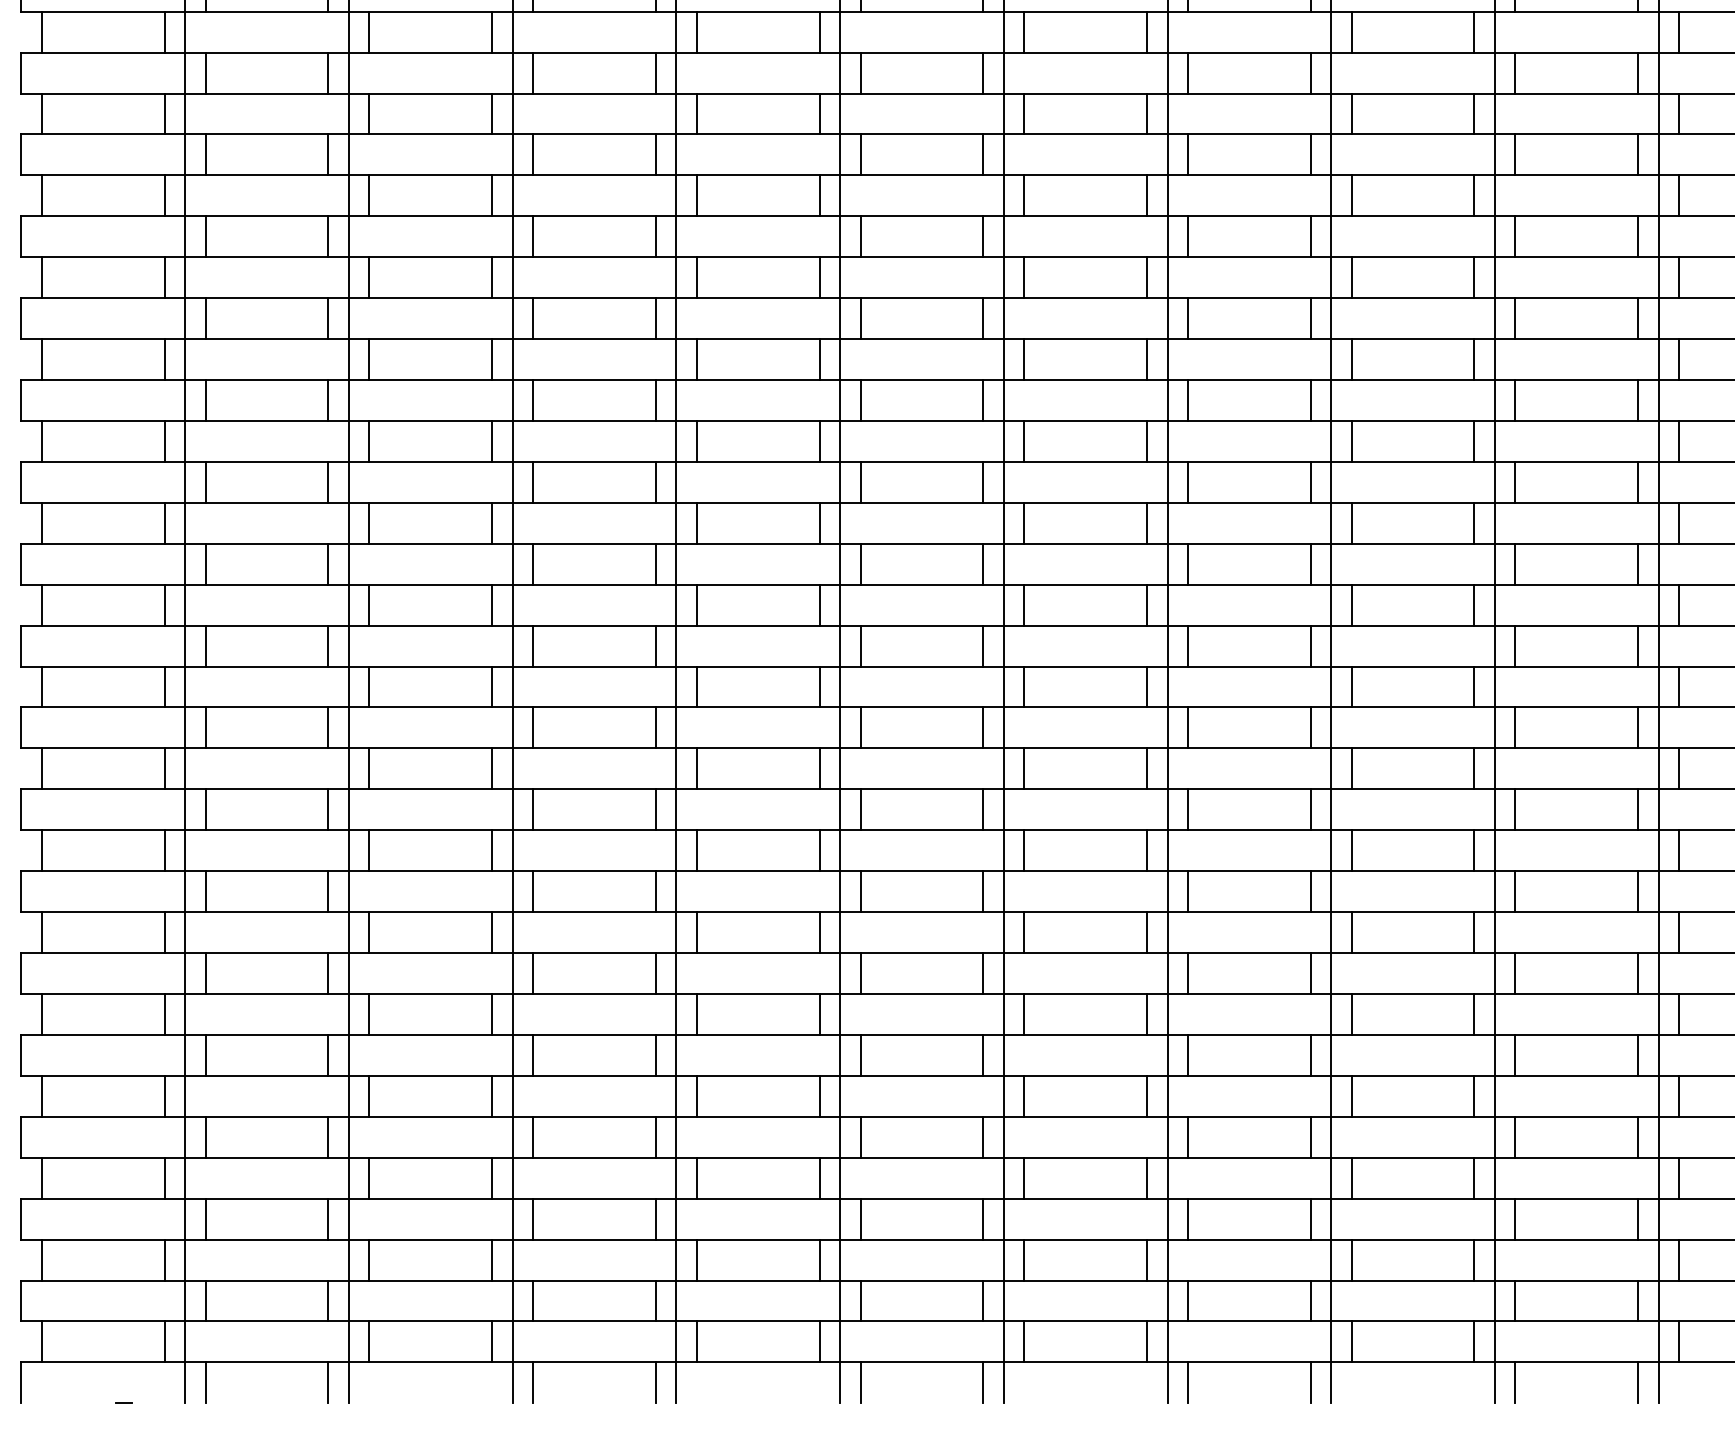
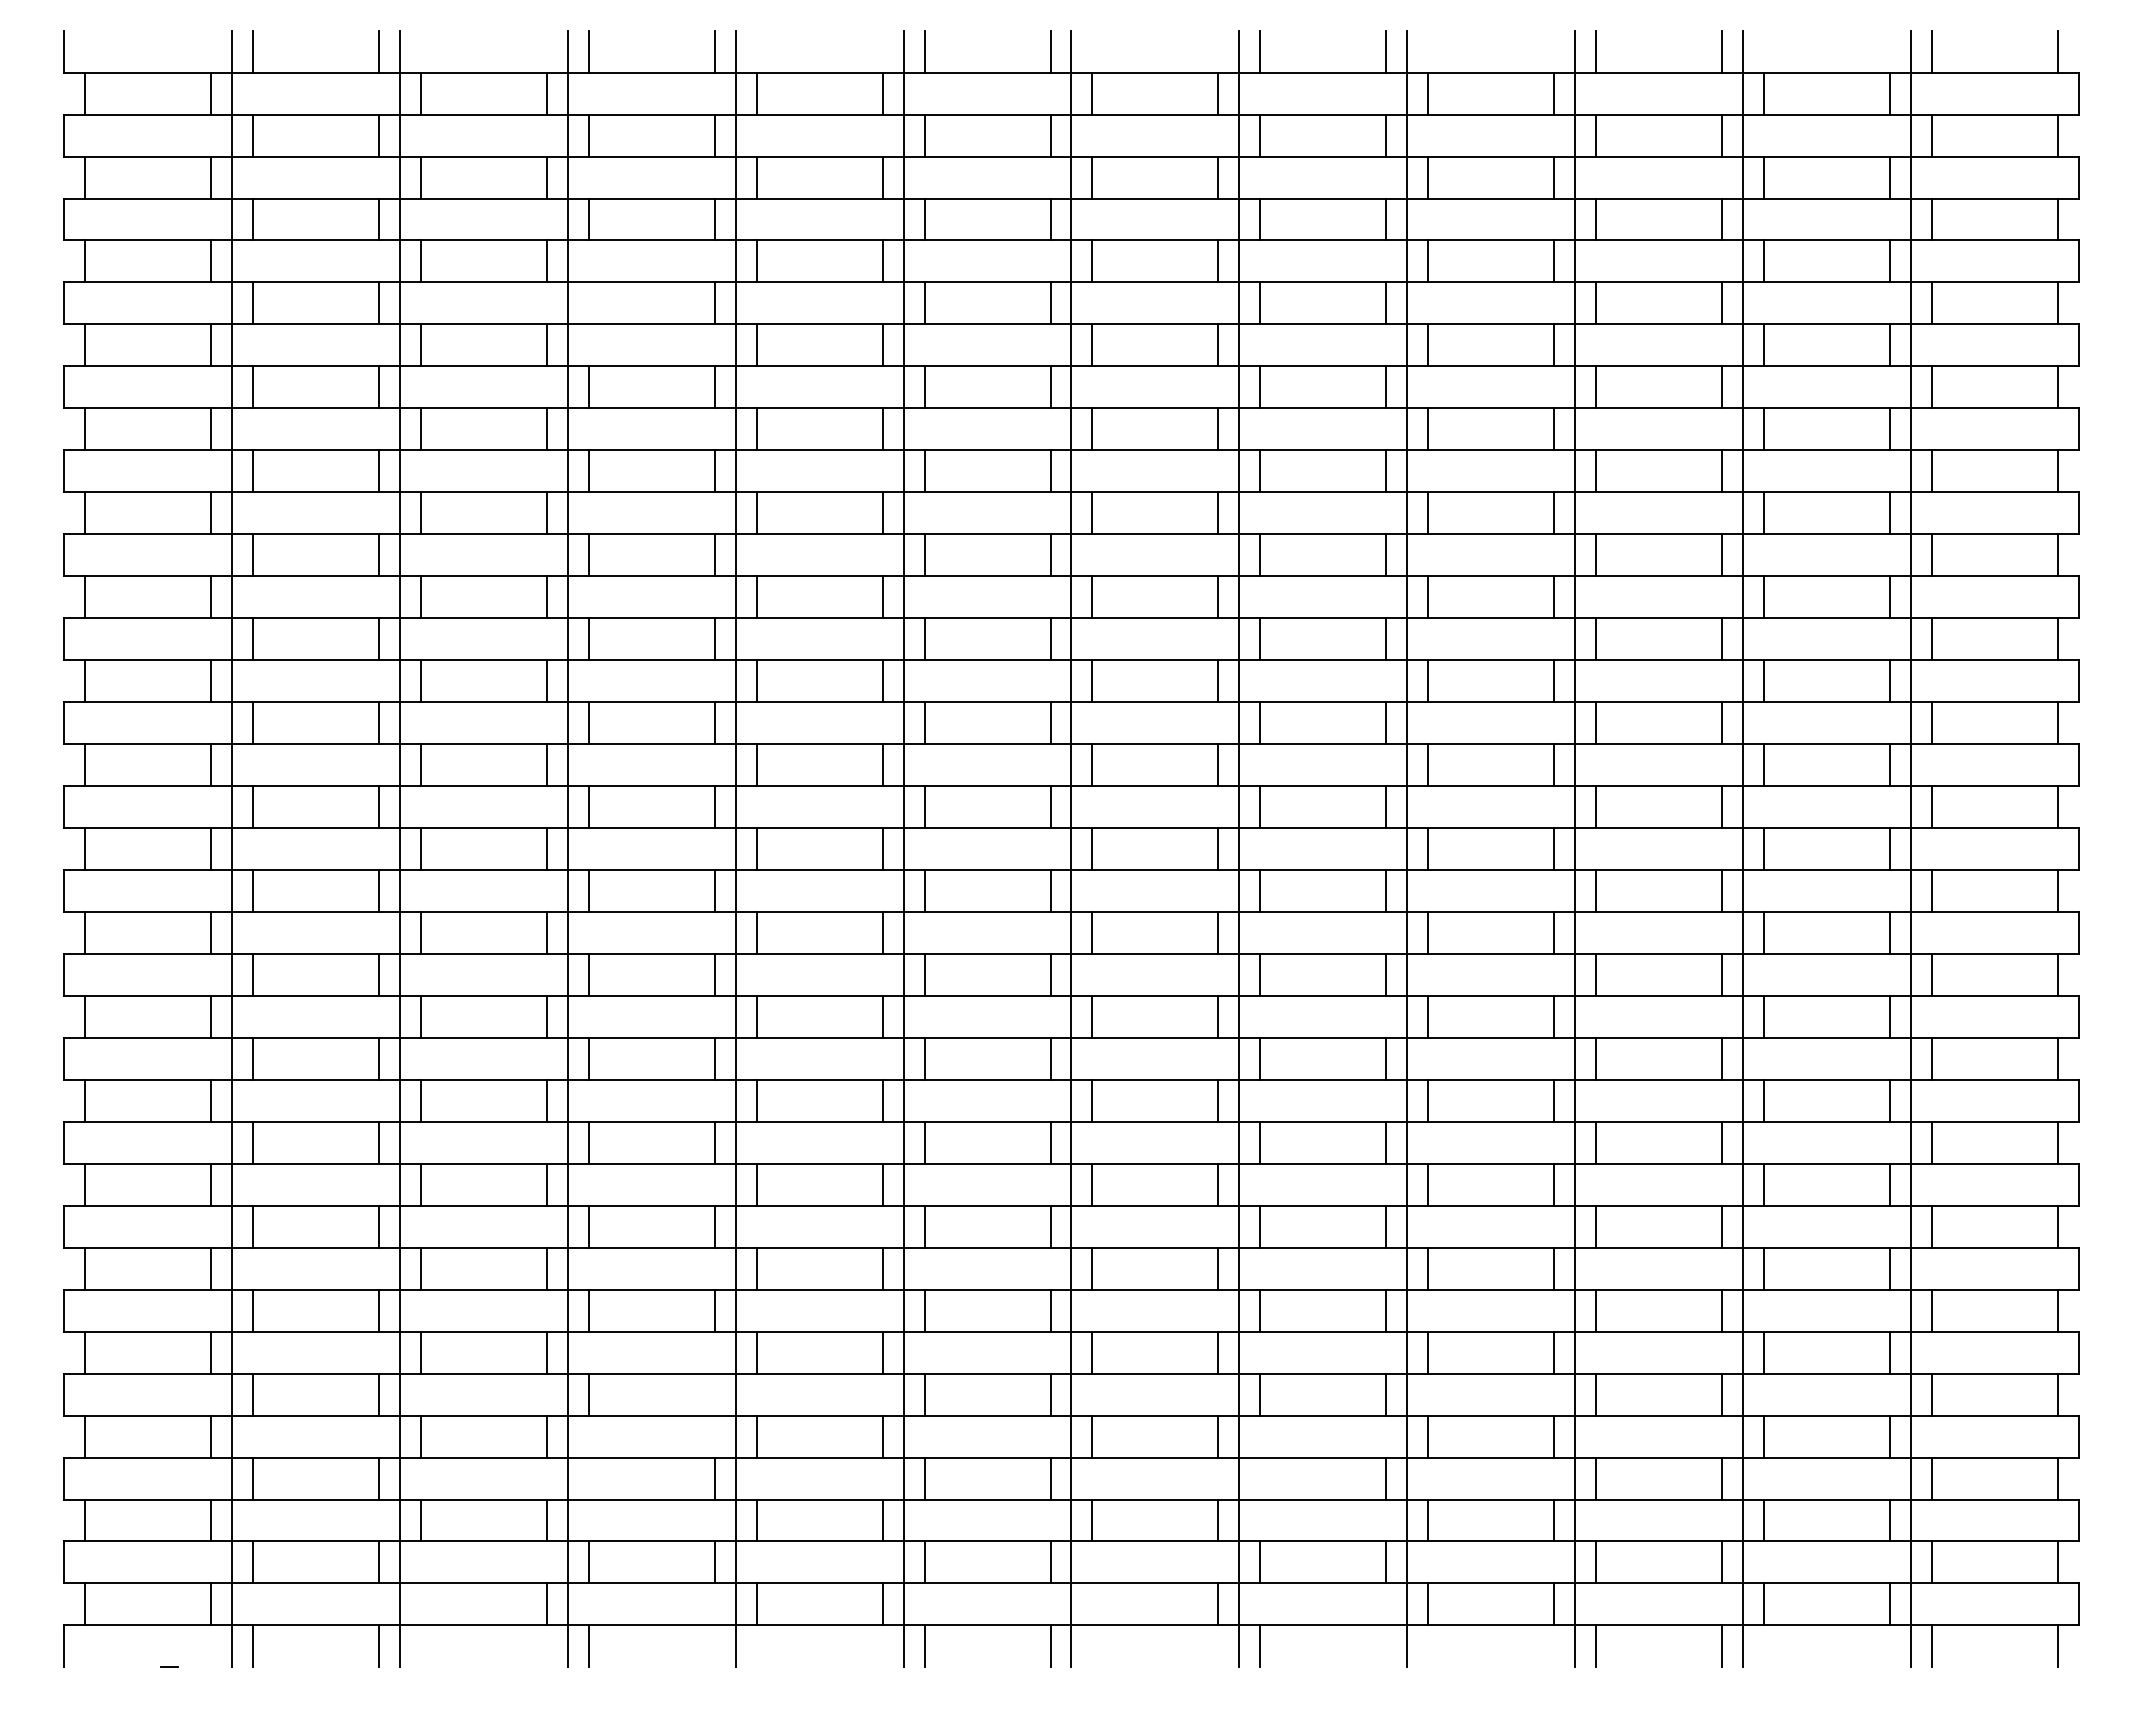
line: (532, 73) -> (588, 303), removed
line: (655, 1137) -> (714, 1394), removed
line: (532, 1219) -> (588, 1478), removed
line: (1188, 1219) -> (1260, 1478), removed
line: (369, 1342) -> (421, 1604), removed
line: (1024, 1342) -> (1092, 1604), removed
line: (655, 1382) -> (714, 1646), removed
line: (1310, 1382) -> (1386, 1646), removed

